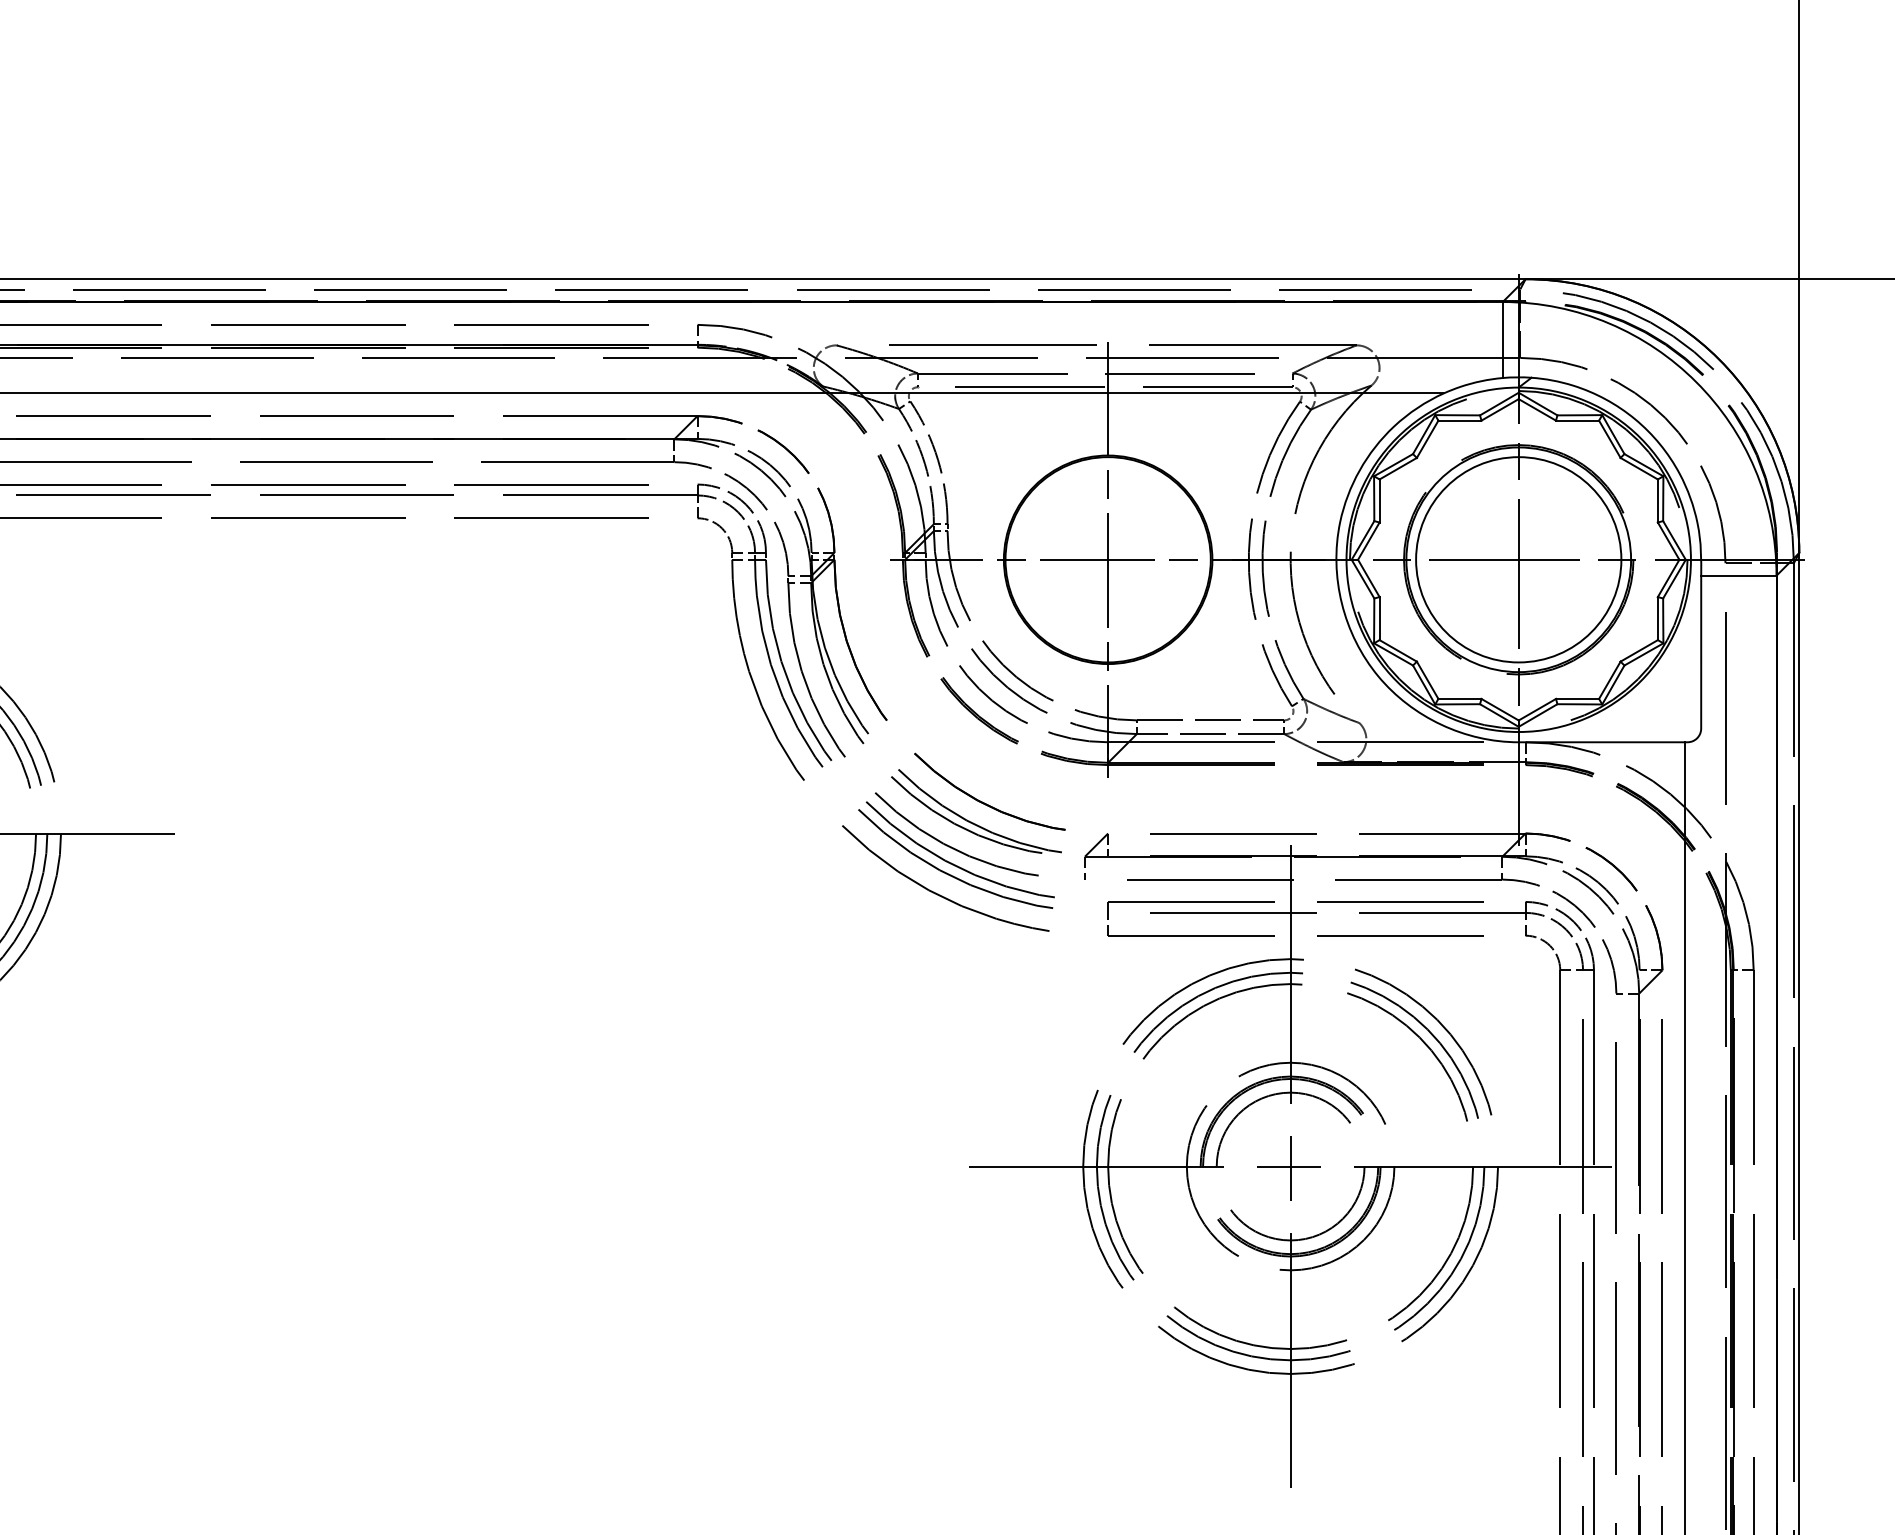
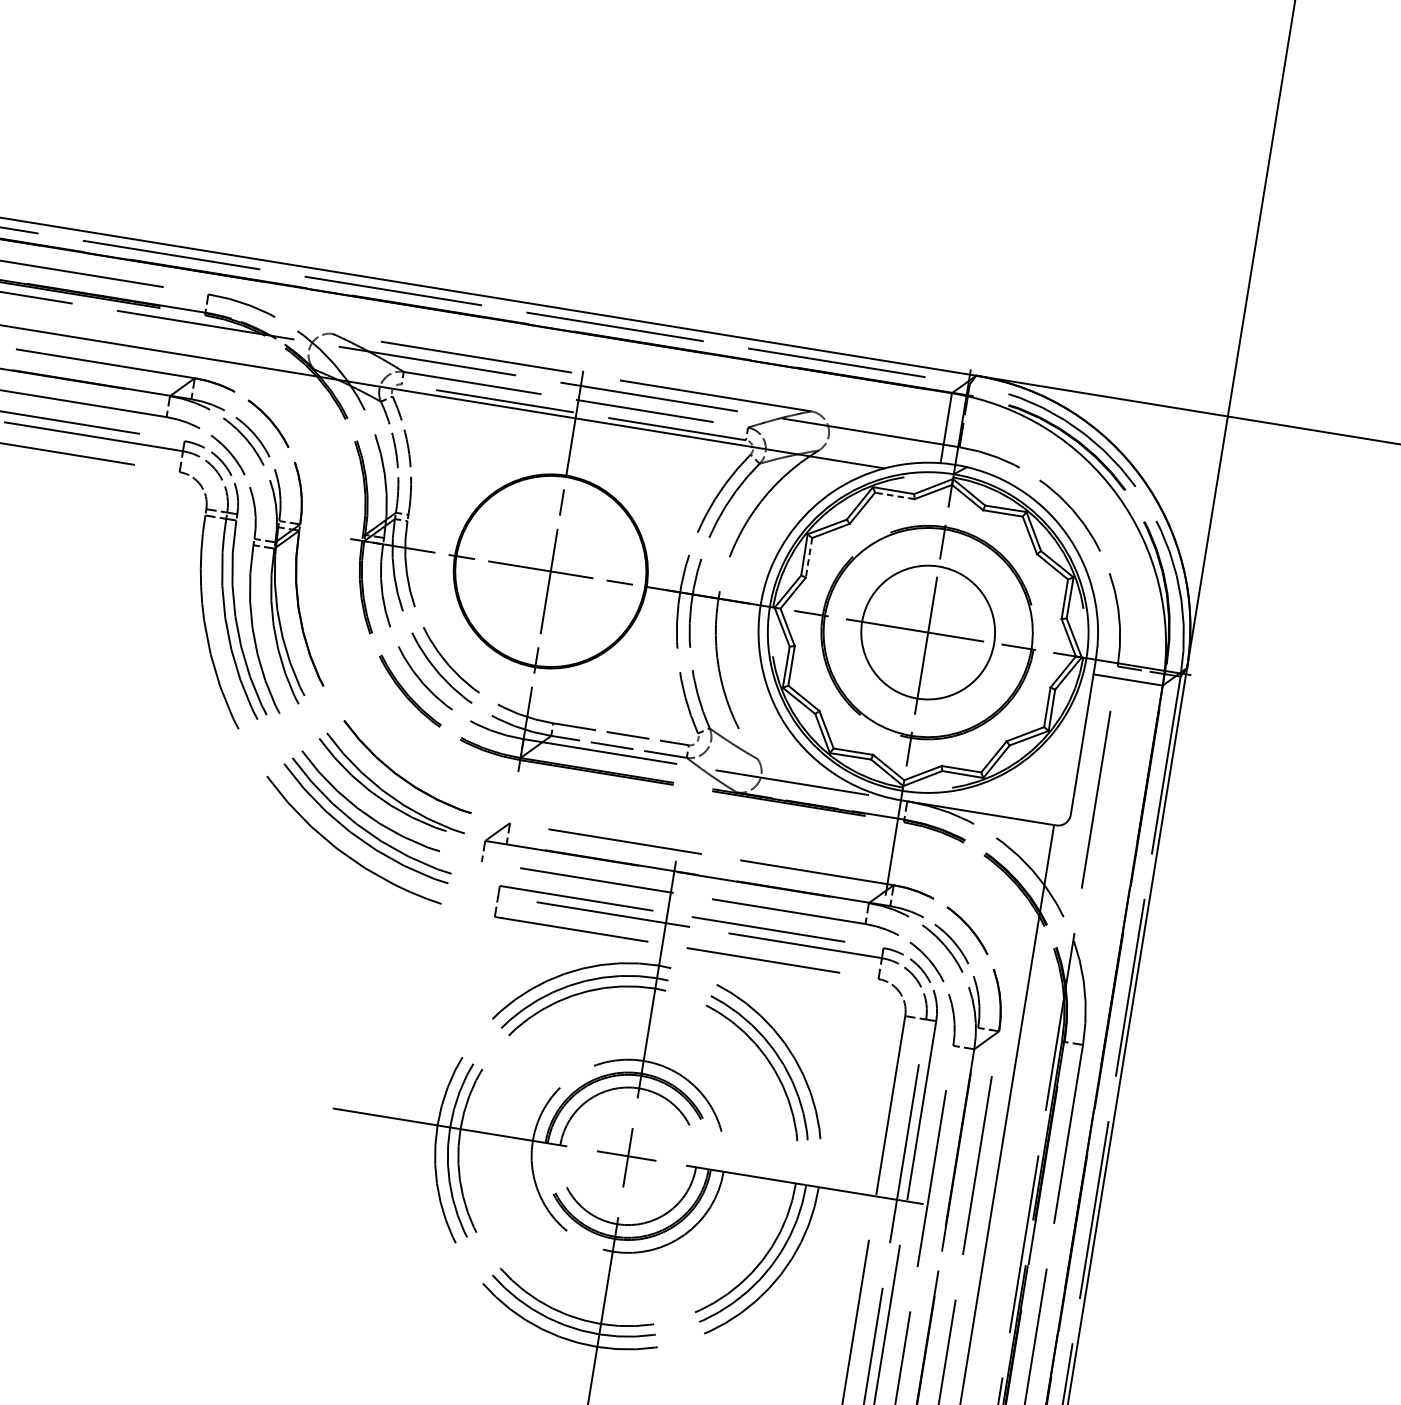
line: (1459, 420) -> (894, 495), solid -> dashed
line: (1379, 500) -> (809, 557), solid -> dashed
circle: (1518, 559) -> (928, 632), size x0.7

